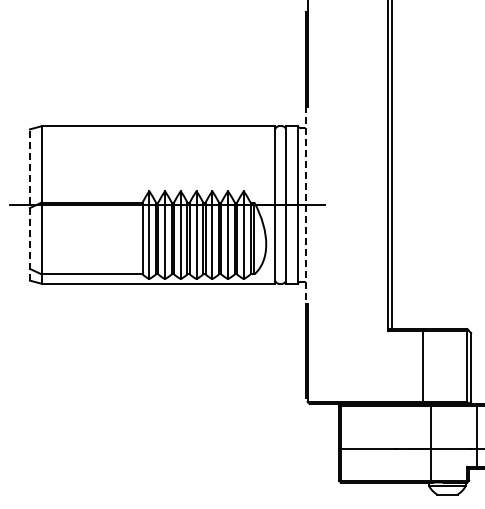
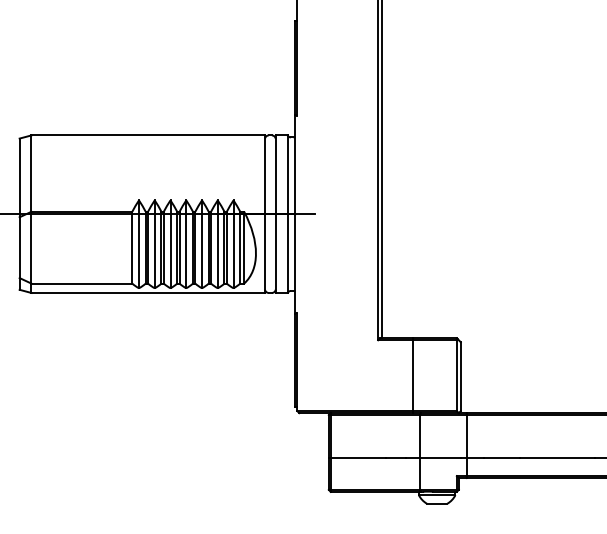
line: (29, 205) -> (19, 214), dashed -> solid
line: (305, 205) -> (295, 214), dashed -> solid

